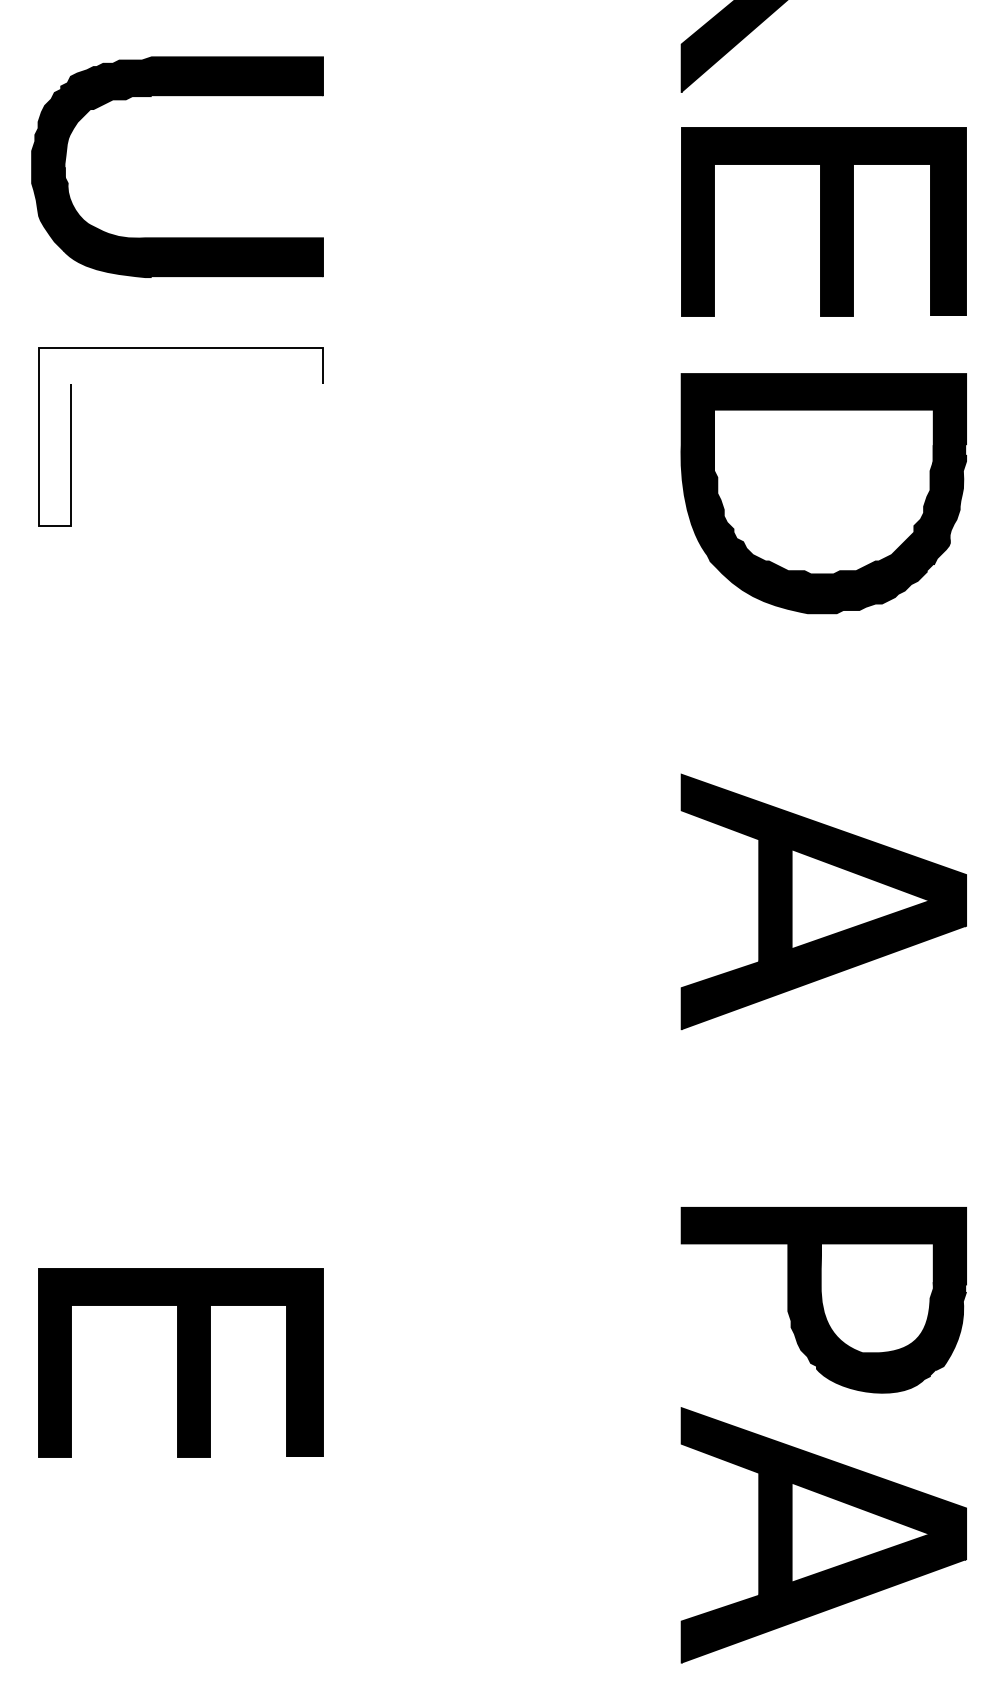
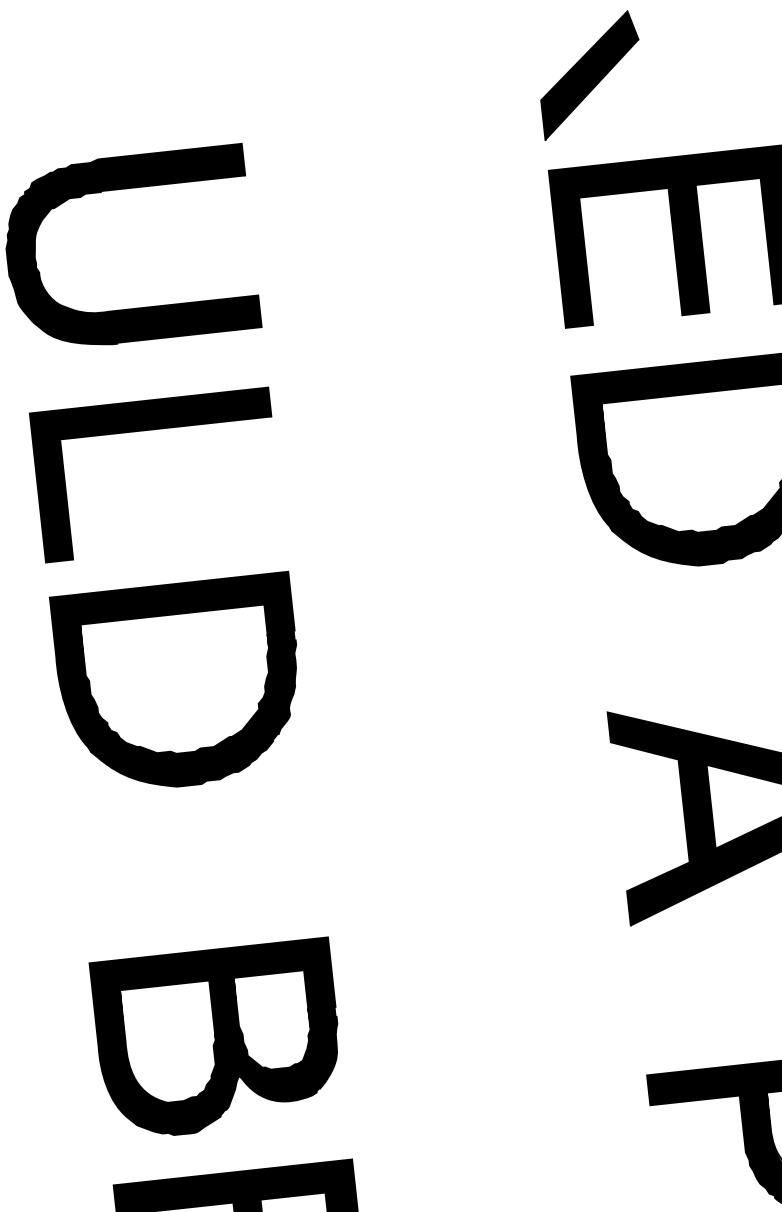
fill: (180, 436) -> (156, 474), added
part: (180, 687) -> (179, 684), added
part: (180, 1110) -> (218, 1039), added

